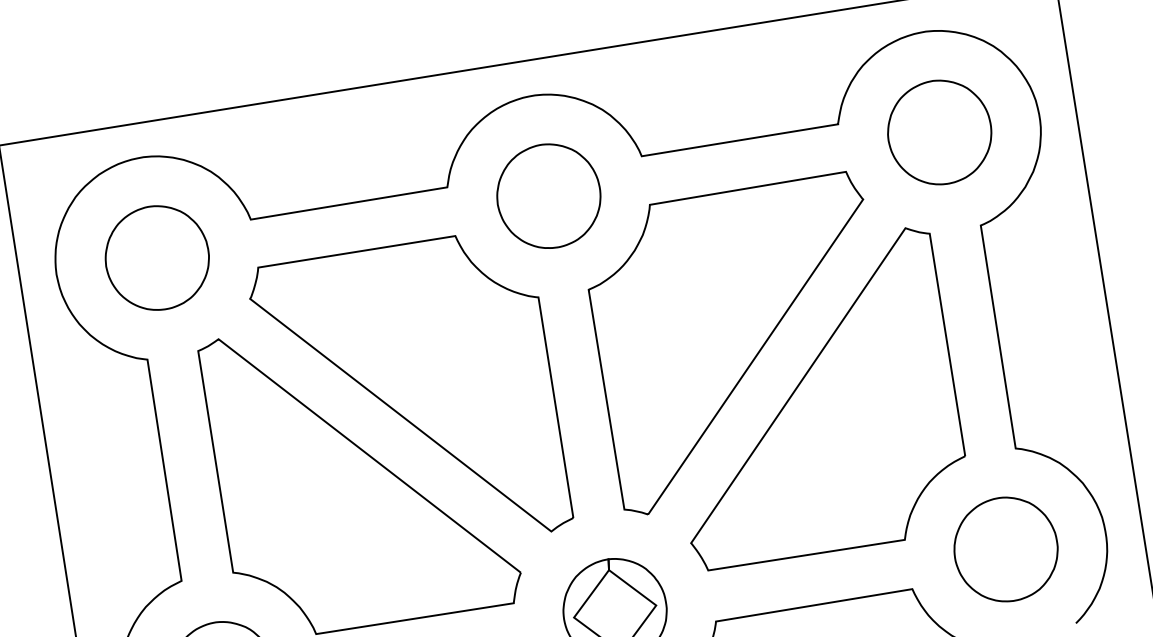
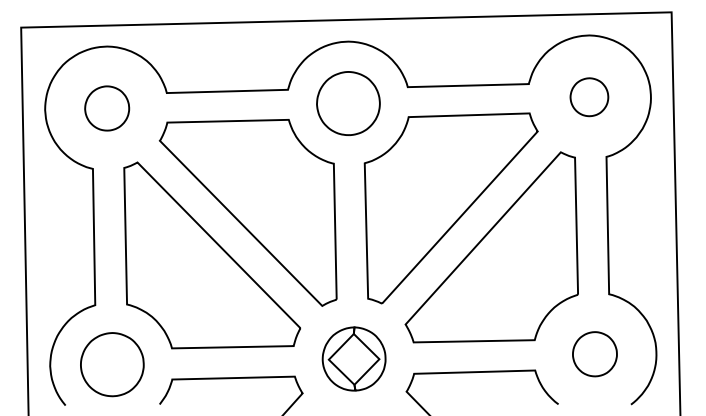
part: (939, 130) -> (589, 96), size x0.6
part: (156, 258) -> (106, 108), size x0.7
part: (1005, 548) -> (594, 353), size x0.7

